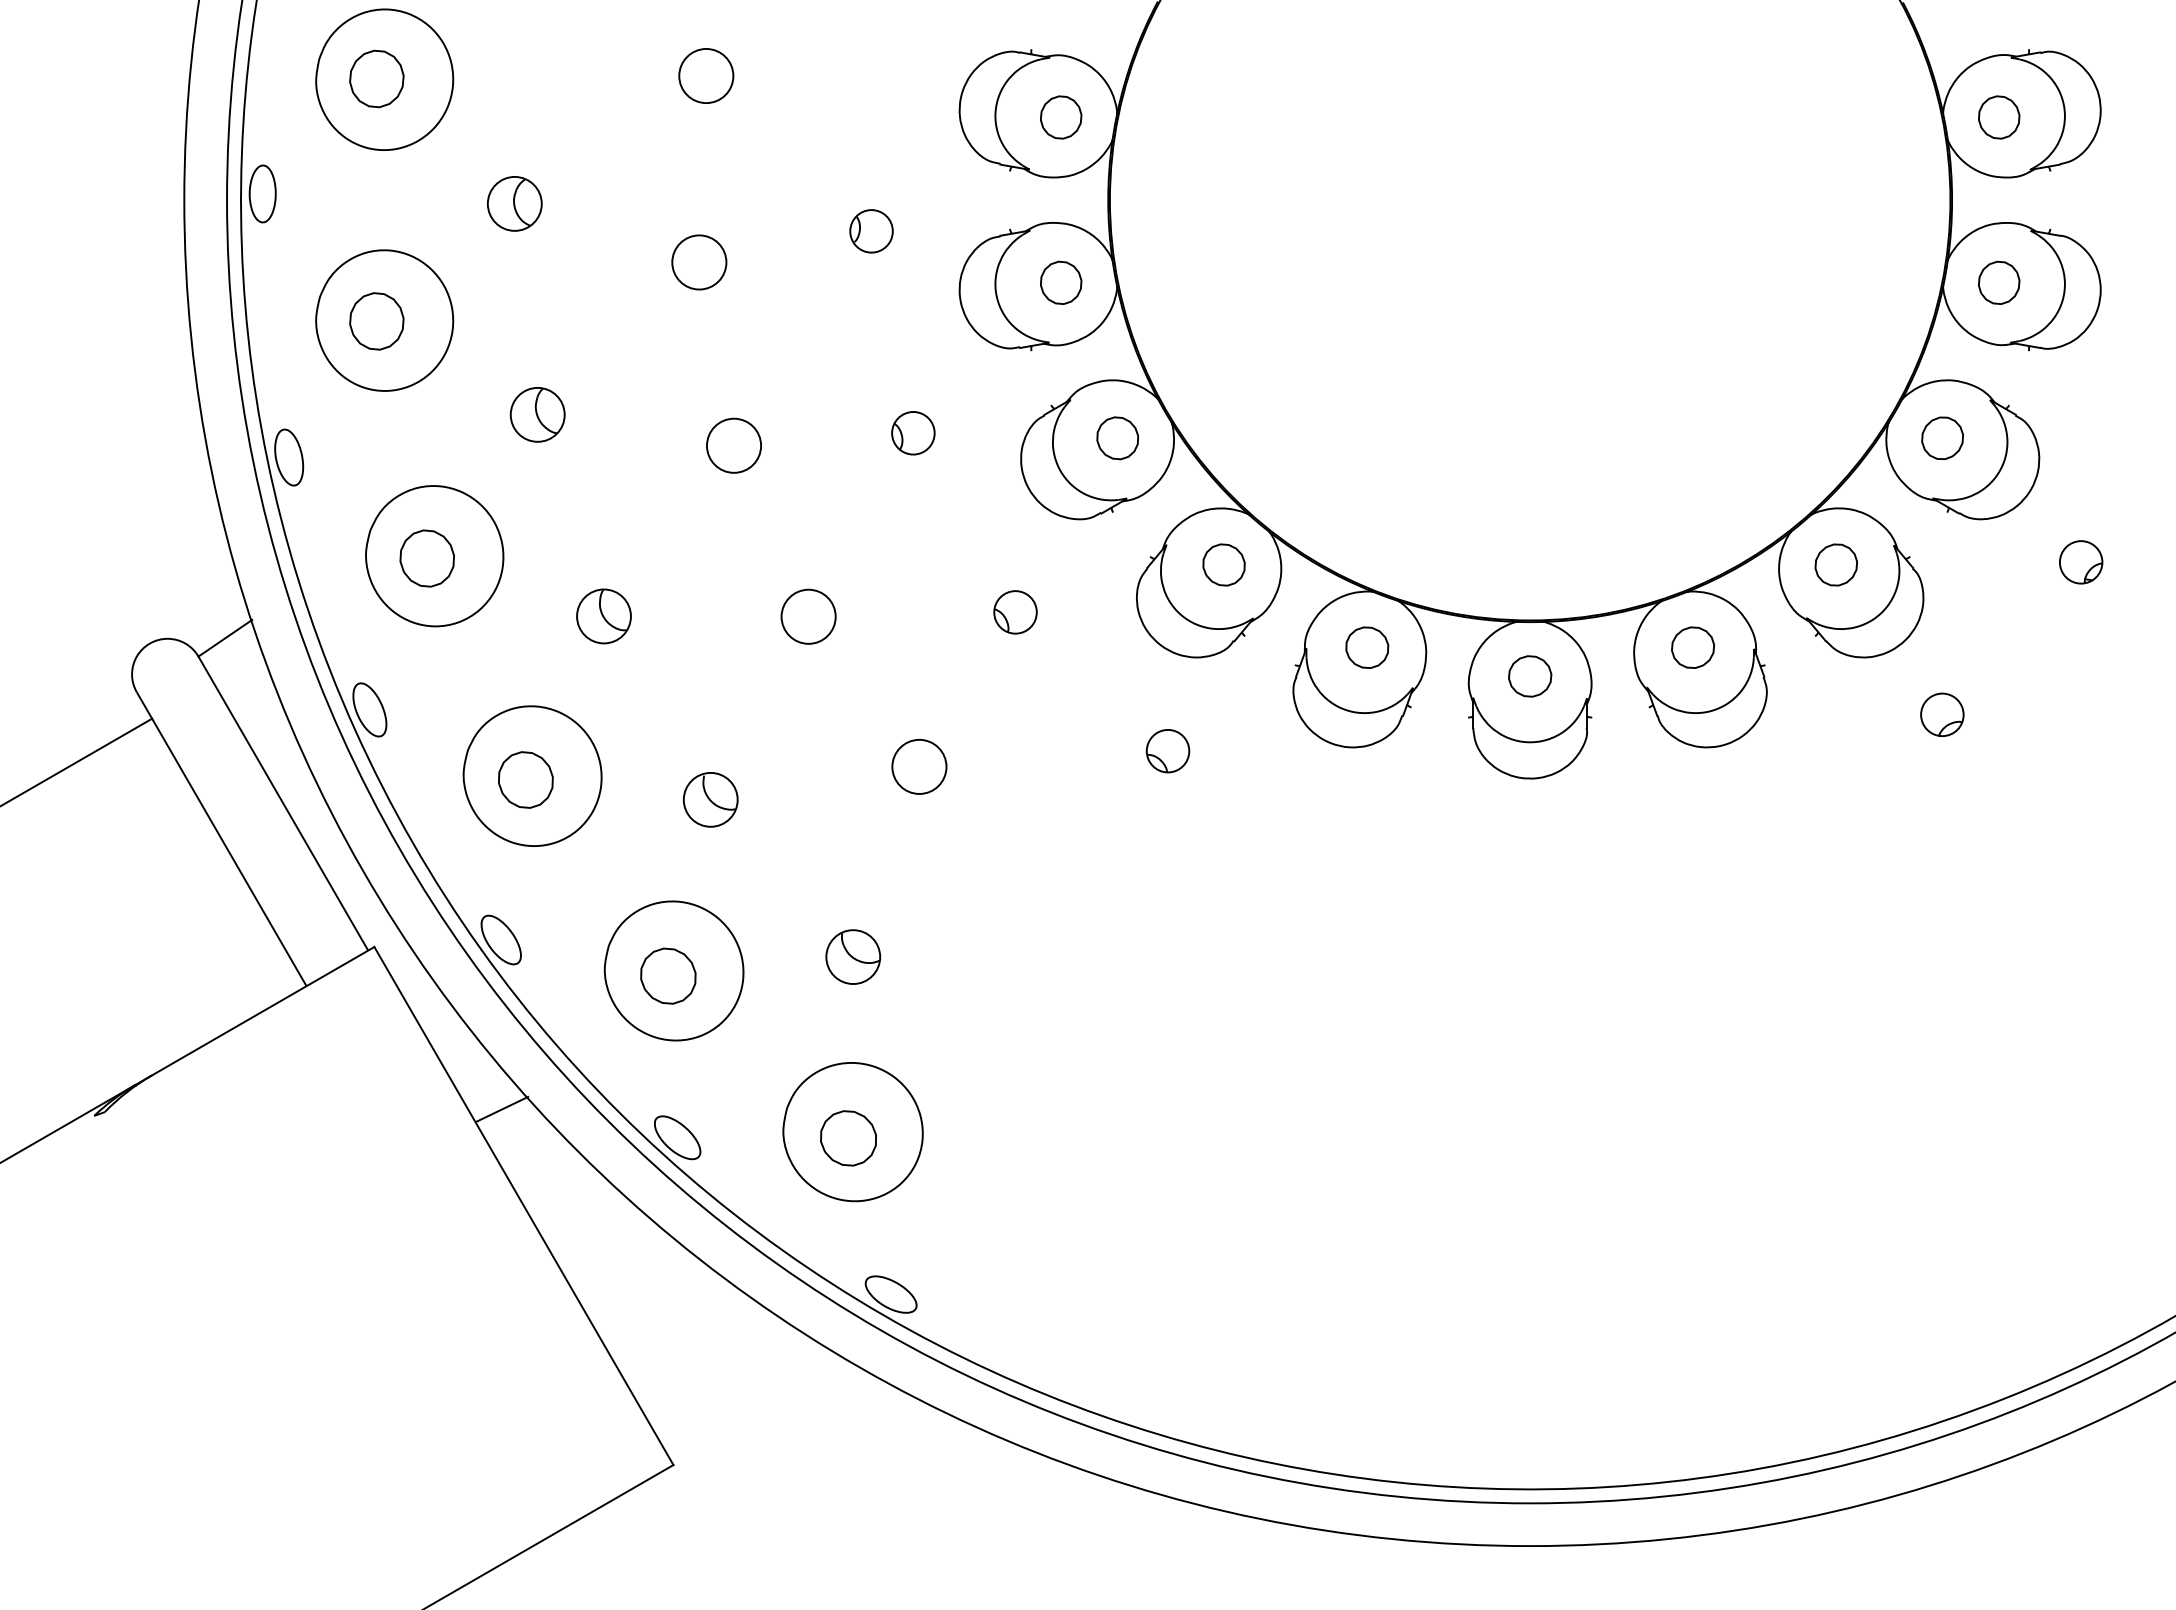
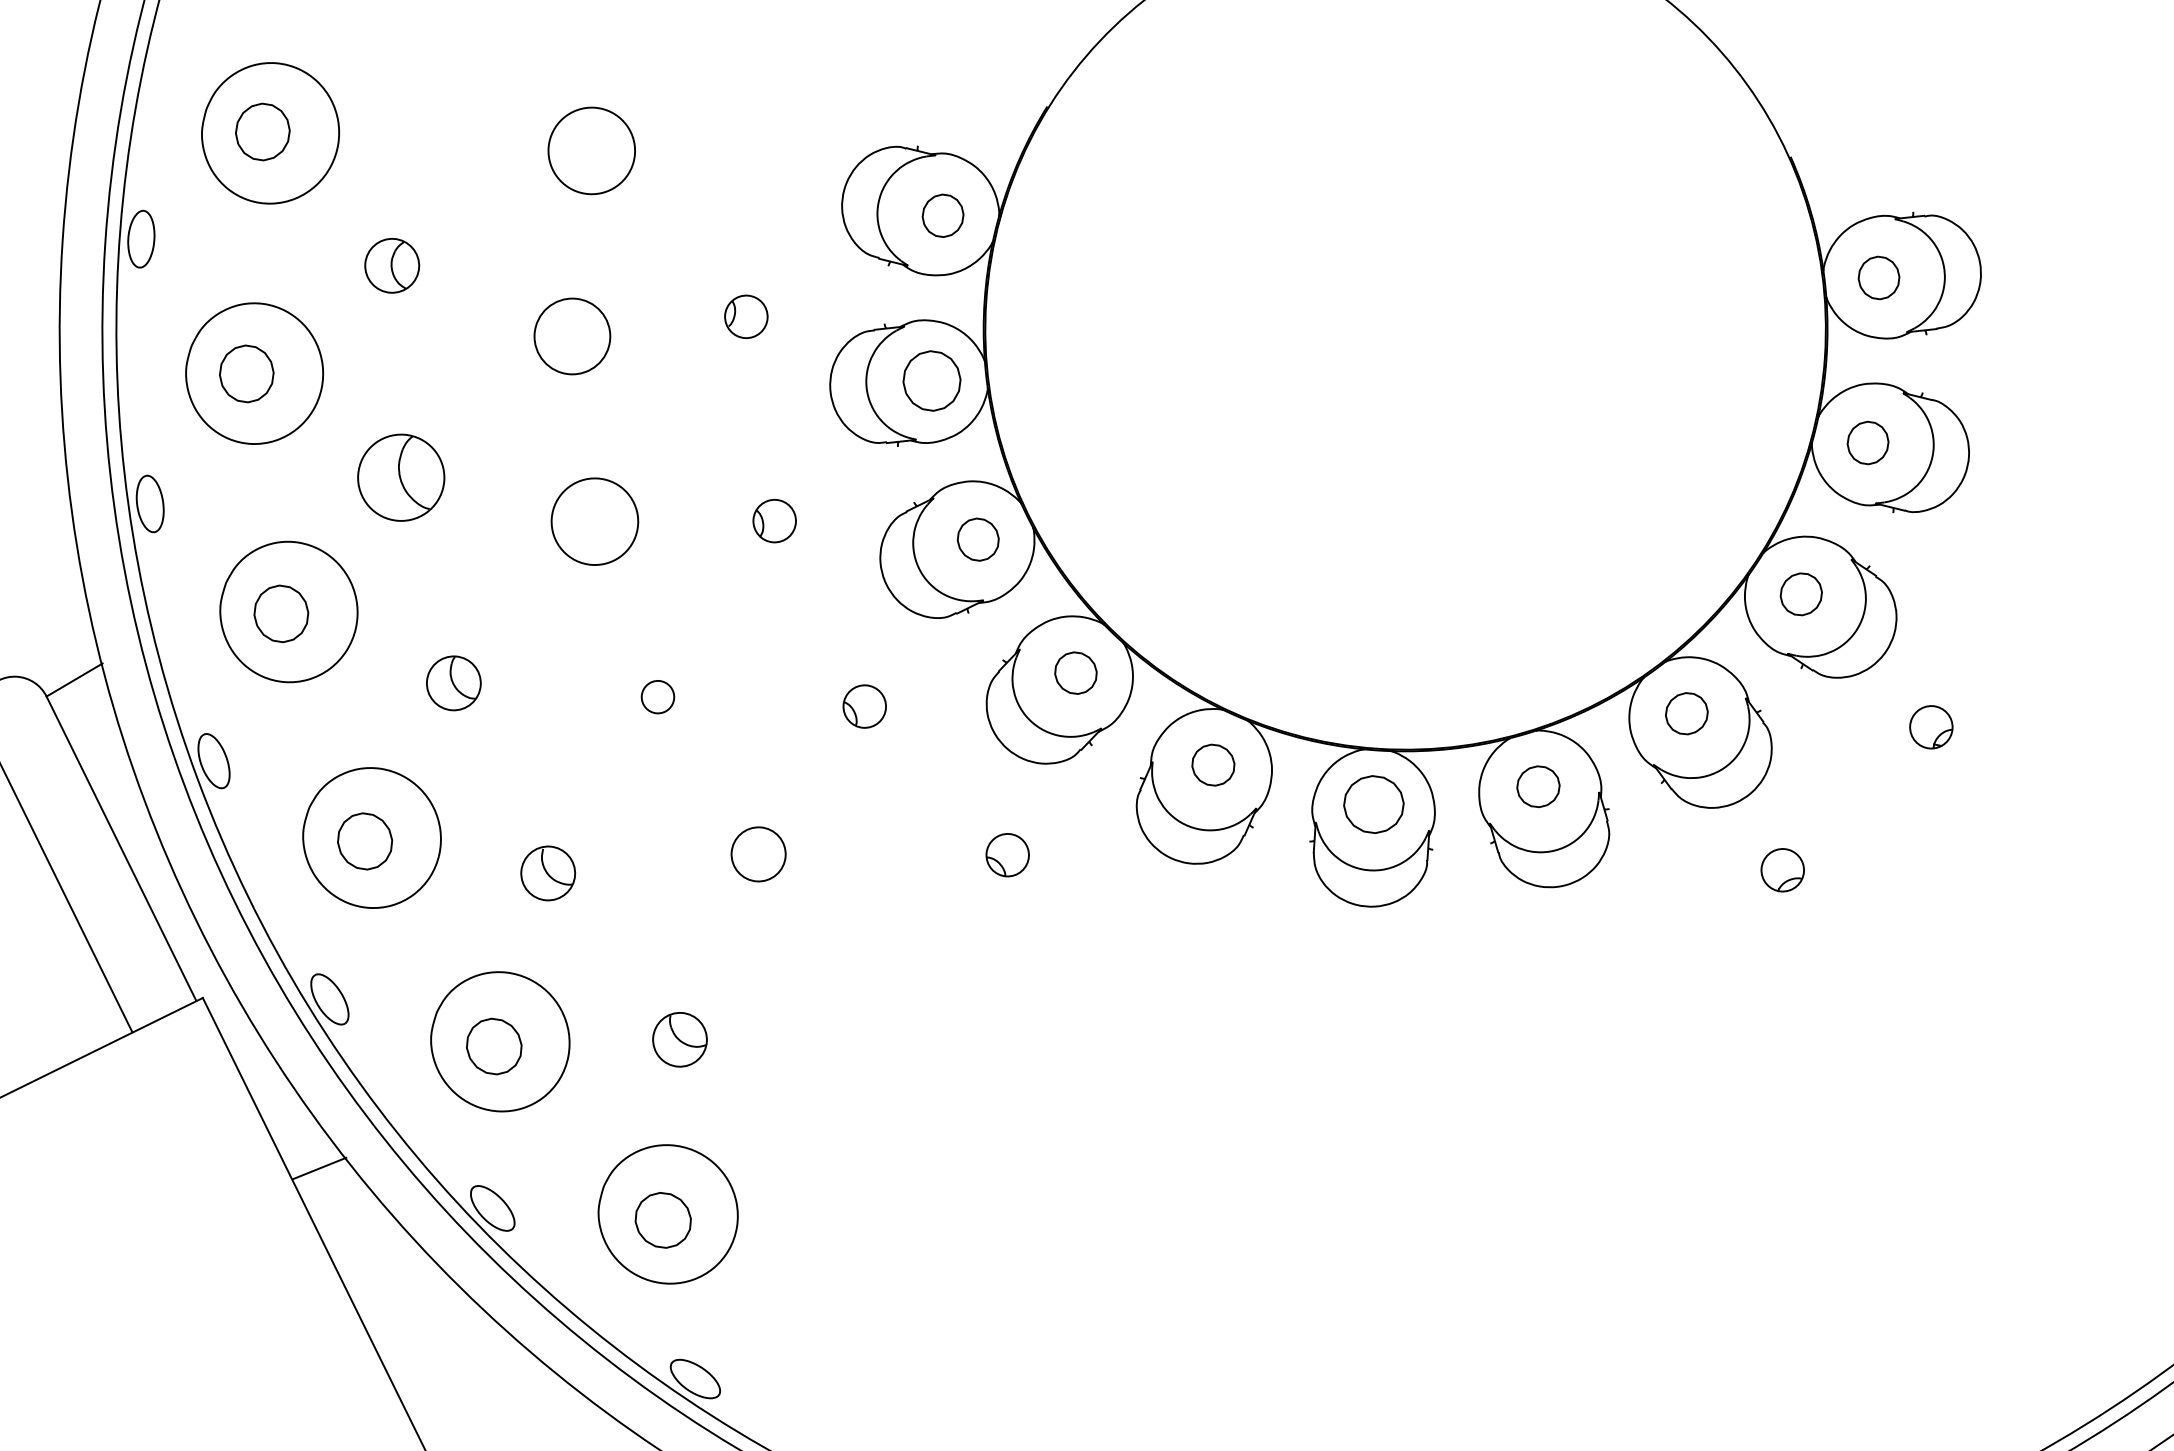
circle: (706, 75) -> (591, 150), size x1.6
circle: (699, 262) -> (572, 336), size x1.4
part: (1061, 282) -> (932, 380), size x1.4
part: (537, 414) -> (400, 477), size x1.6
circle: (733, 445) -> (594, 521), size x1.6
circle: (808, 616) -> (657, 696), size x0.6
part: (1530, 676) -> (1374, 804), size x1.4

